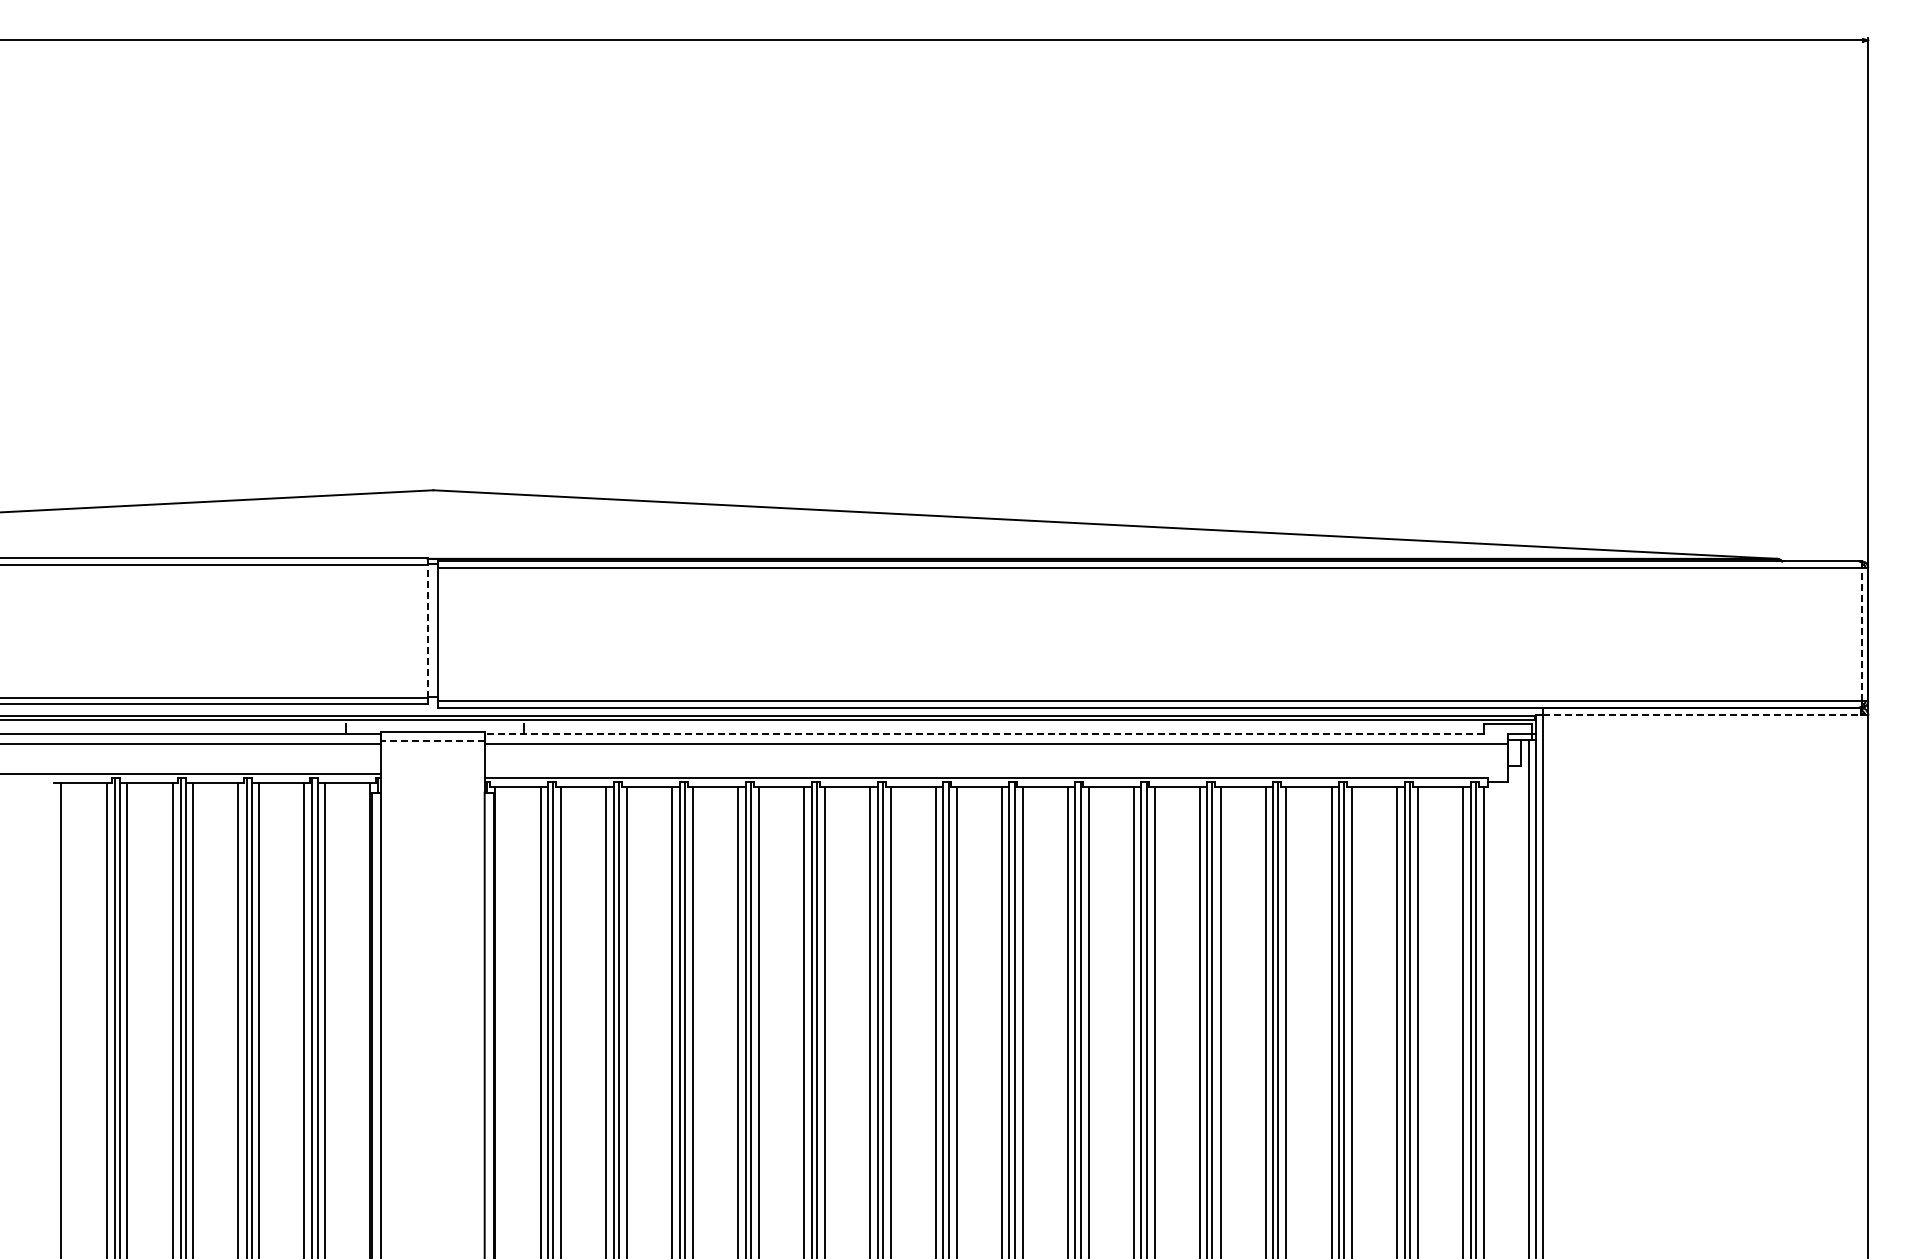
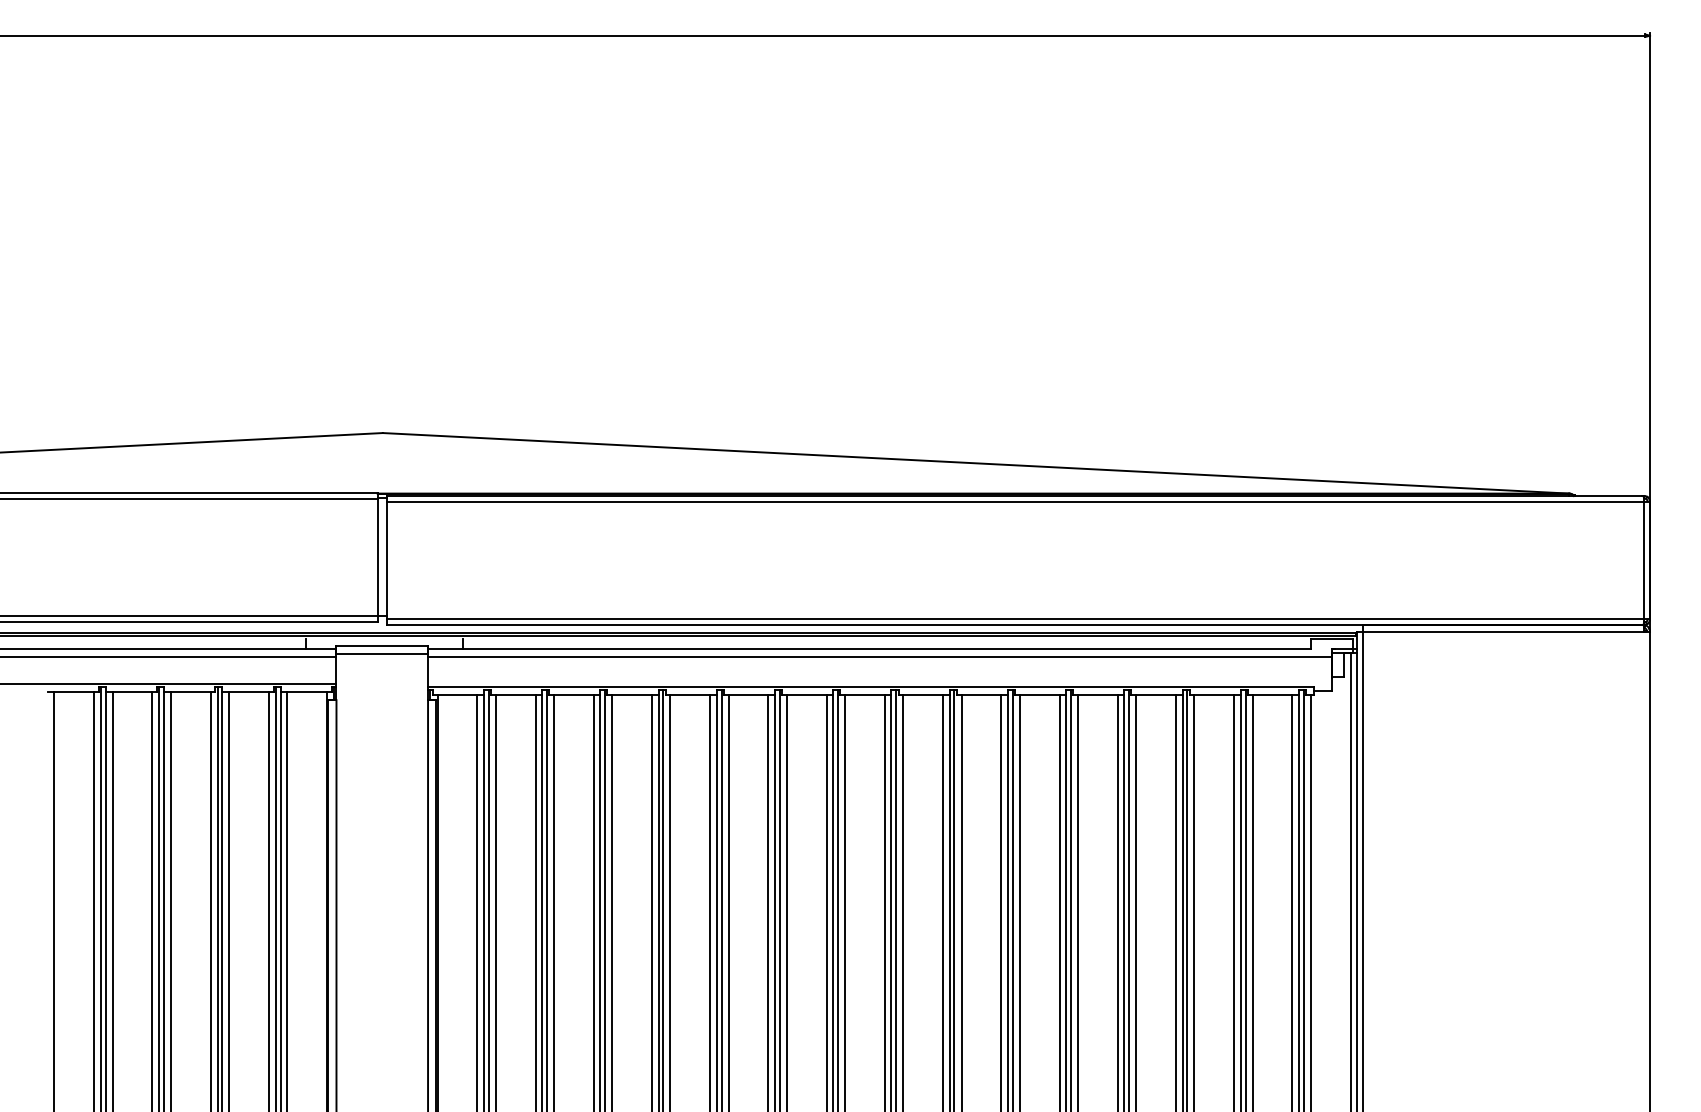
line: (427, 630) -> (377, 556), dashed -> solid
line: (1861, 634) -> (1644, 560), dashed -> solid
line: (1702, 714) -> (1503, 631), dashed -> solid
line: (984, 734) -> (869, 648), dashed -> solid
line: (432, 740) -> (381, 654), dashed -> solid

